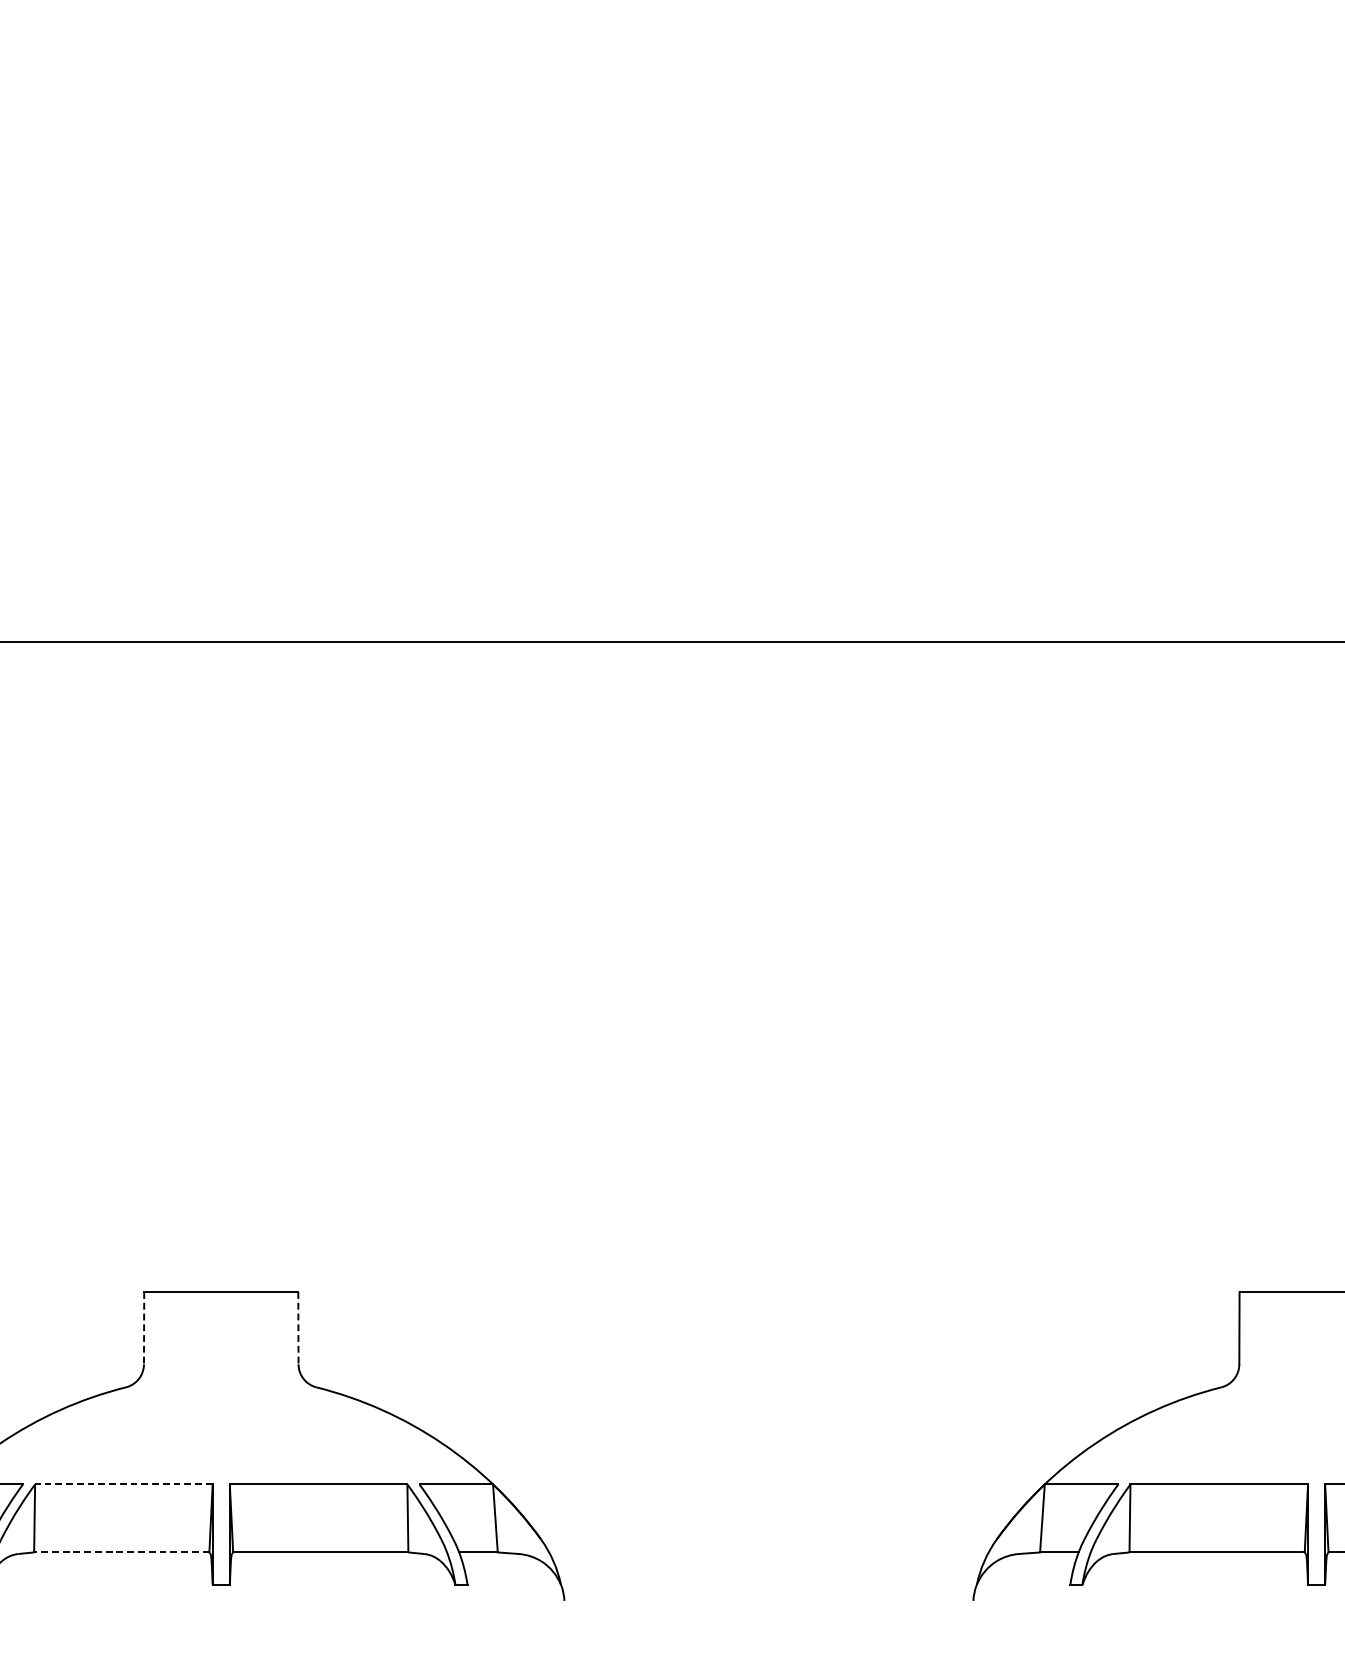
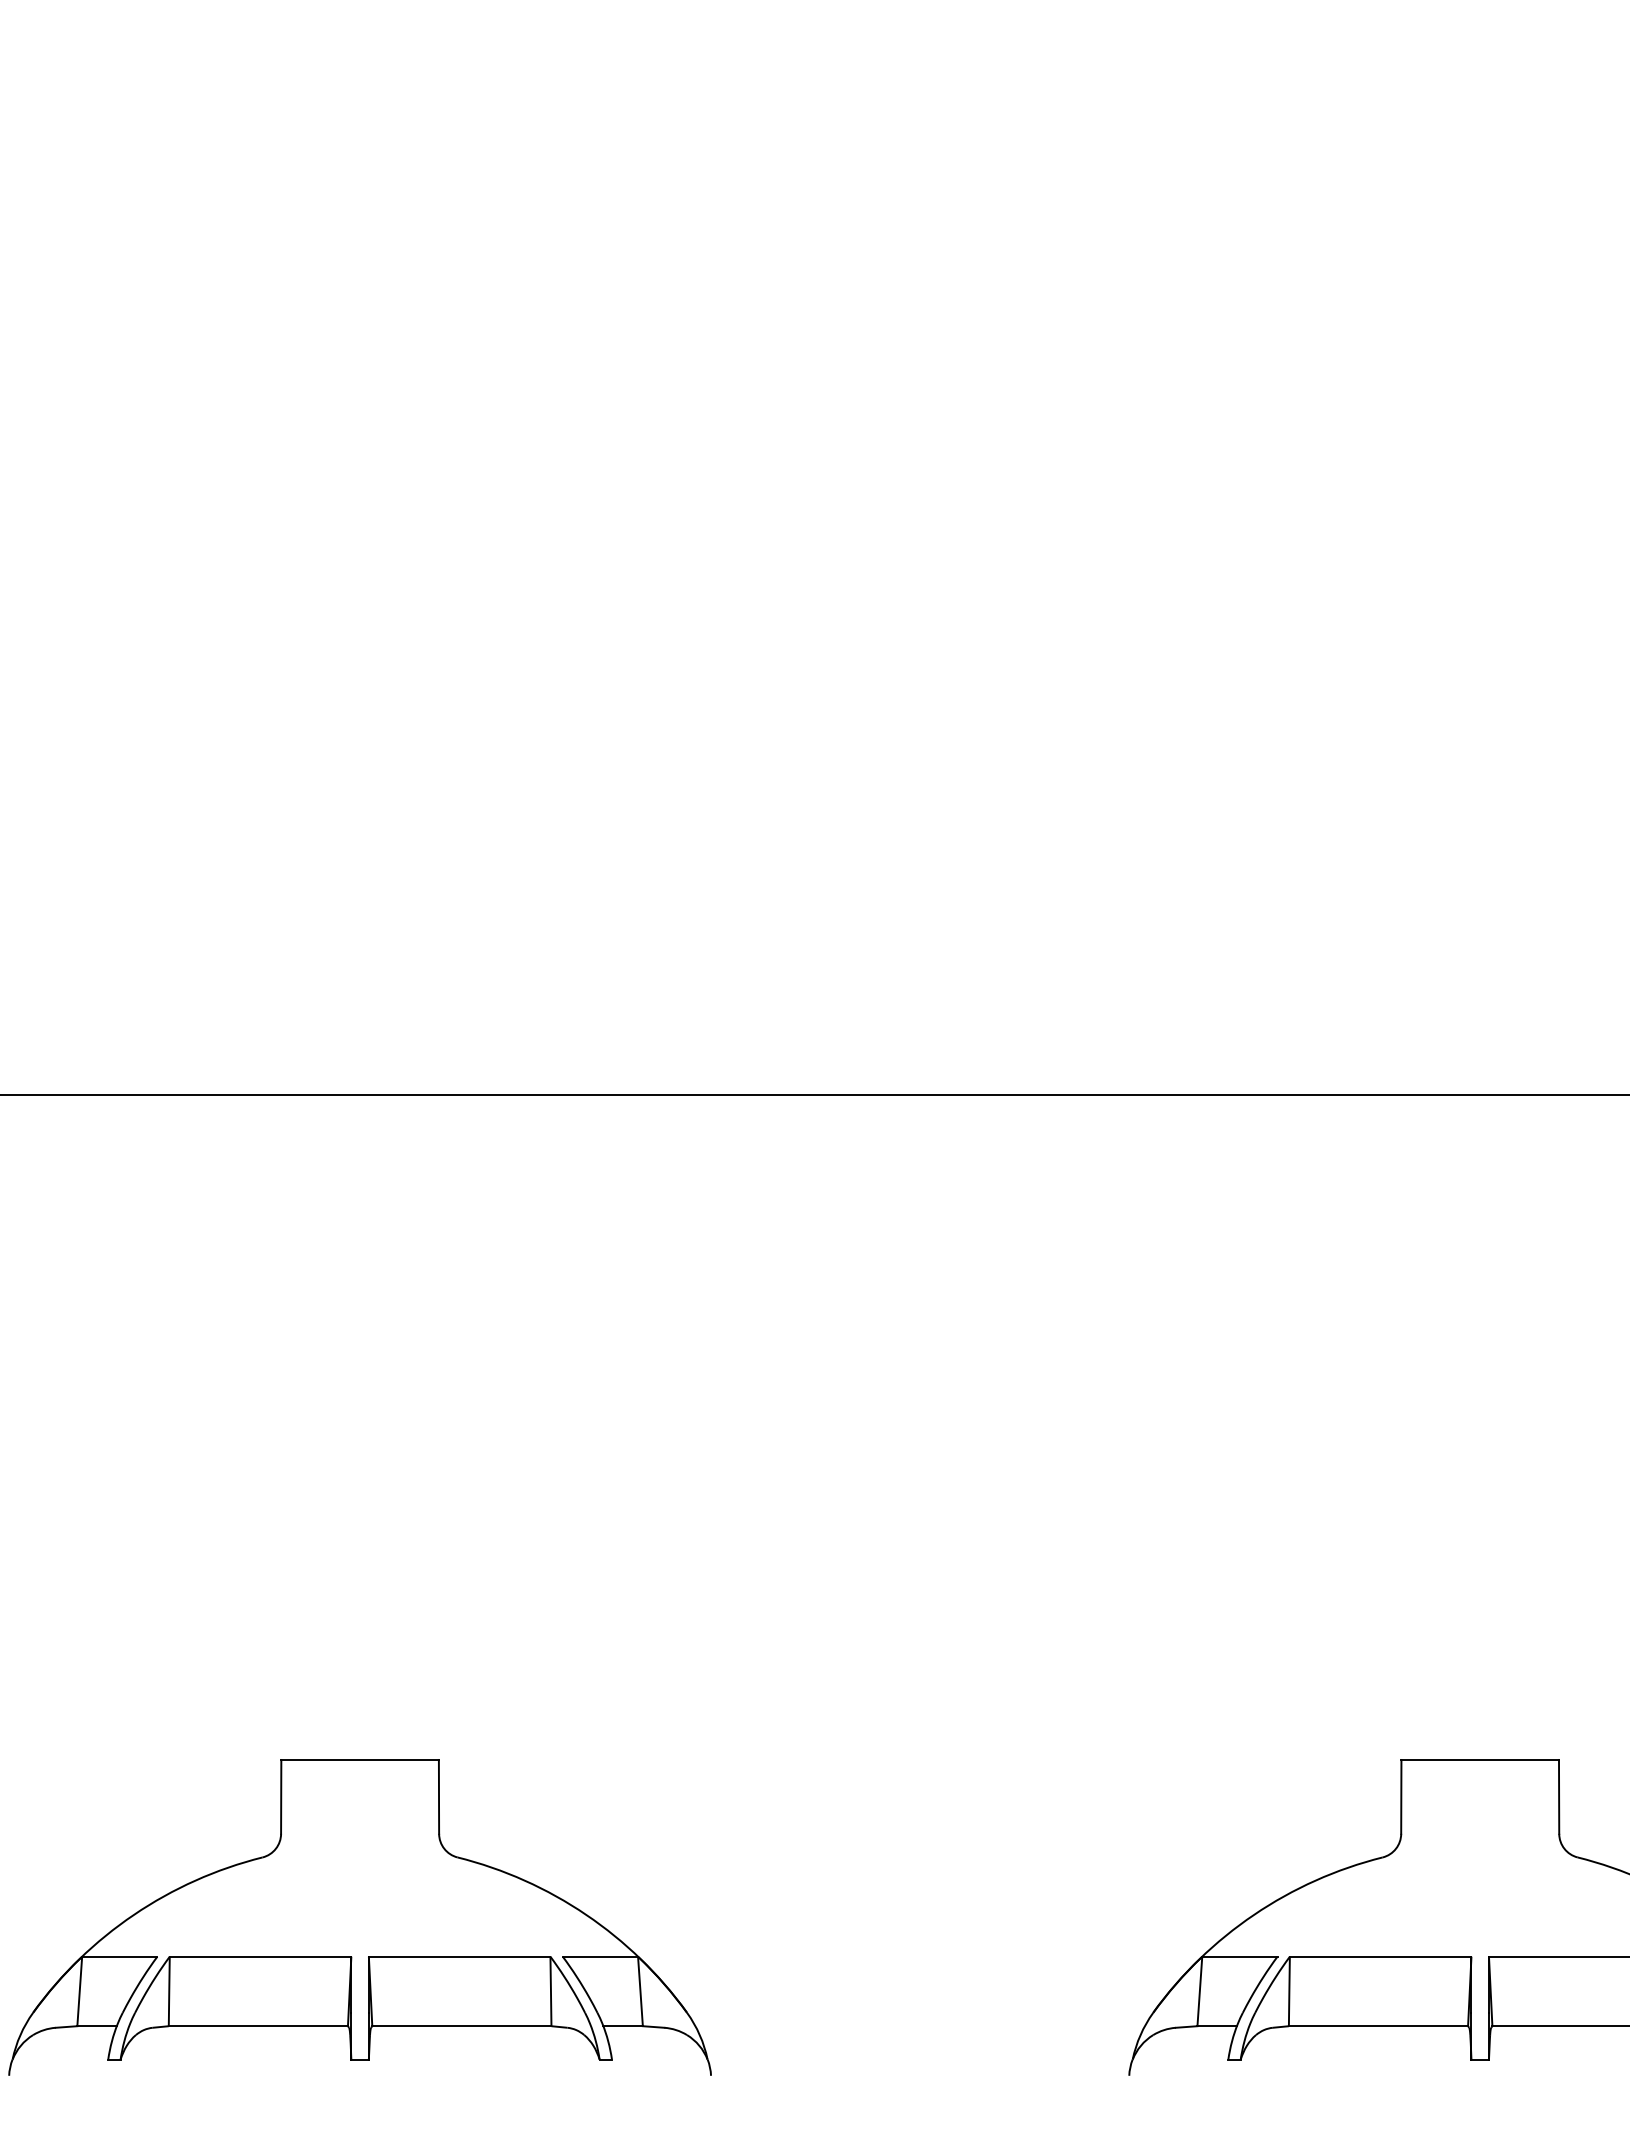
line: (144, 1327) -> (281, 1796), dashed -> solid
line: (298, 1327) -> (439, 1796), dashed -> solid
line: (123, 1484) -> (260, 1956), dashed -> solid
line: (121, 1552) -> (258, 2026), dashed -> solid

